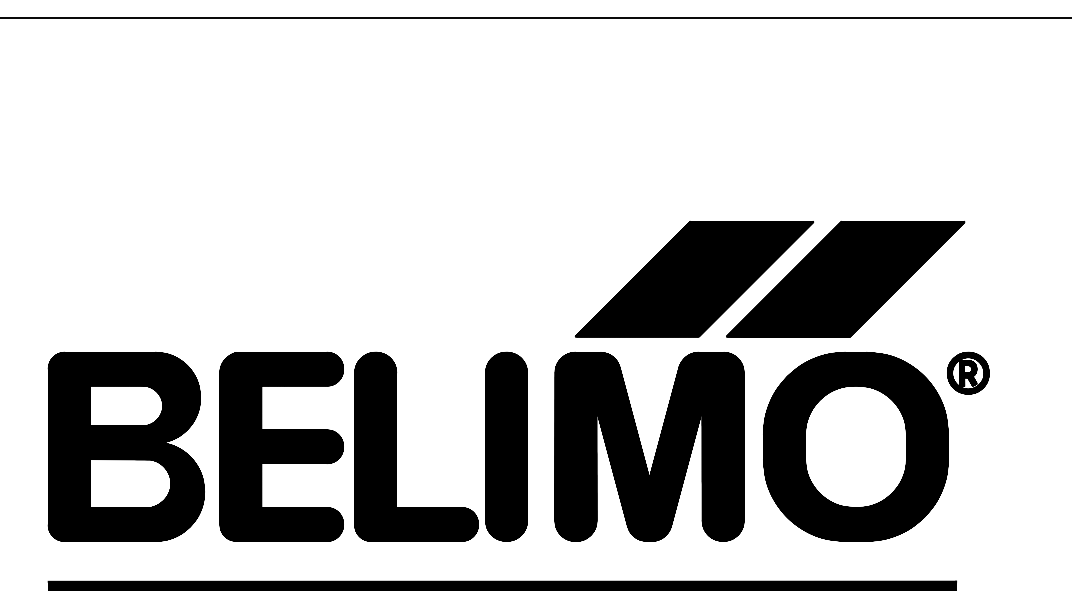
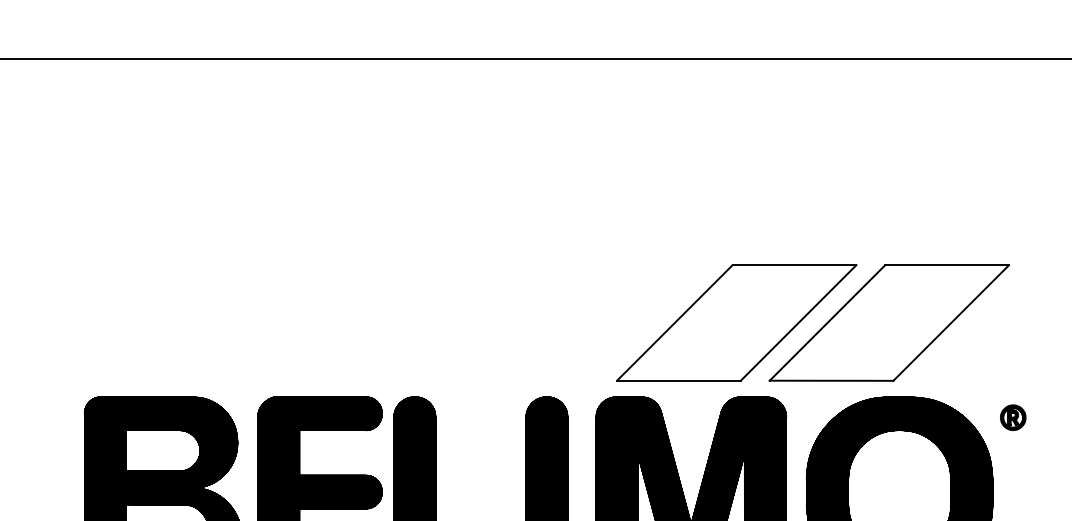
hatch: (694, 279) -> (736, 323), removed
hatch: (845, 279) -> (889, 323), removed
part: (968, 372) -> (1013, 417), size x0.6

